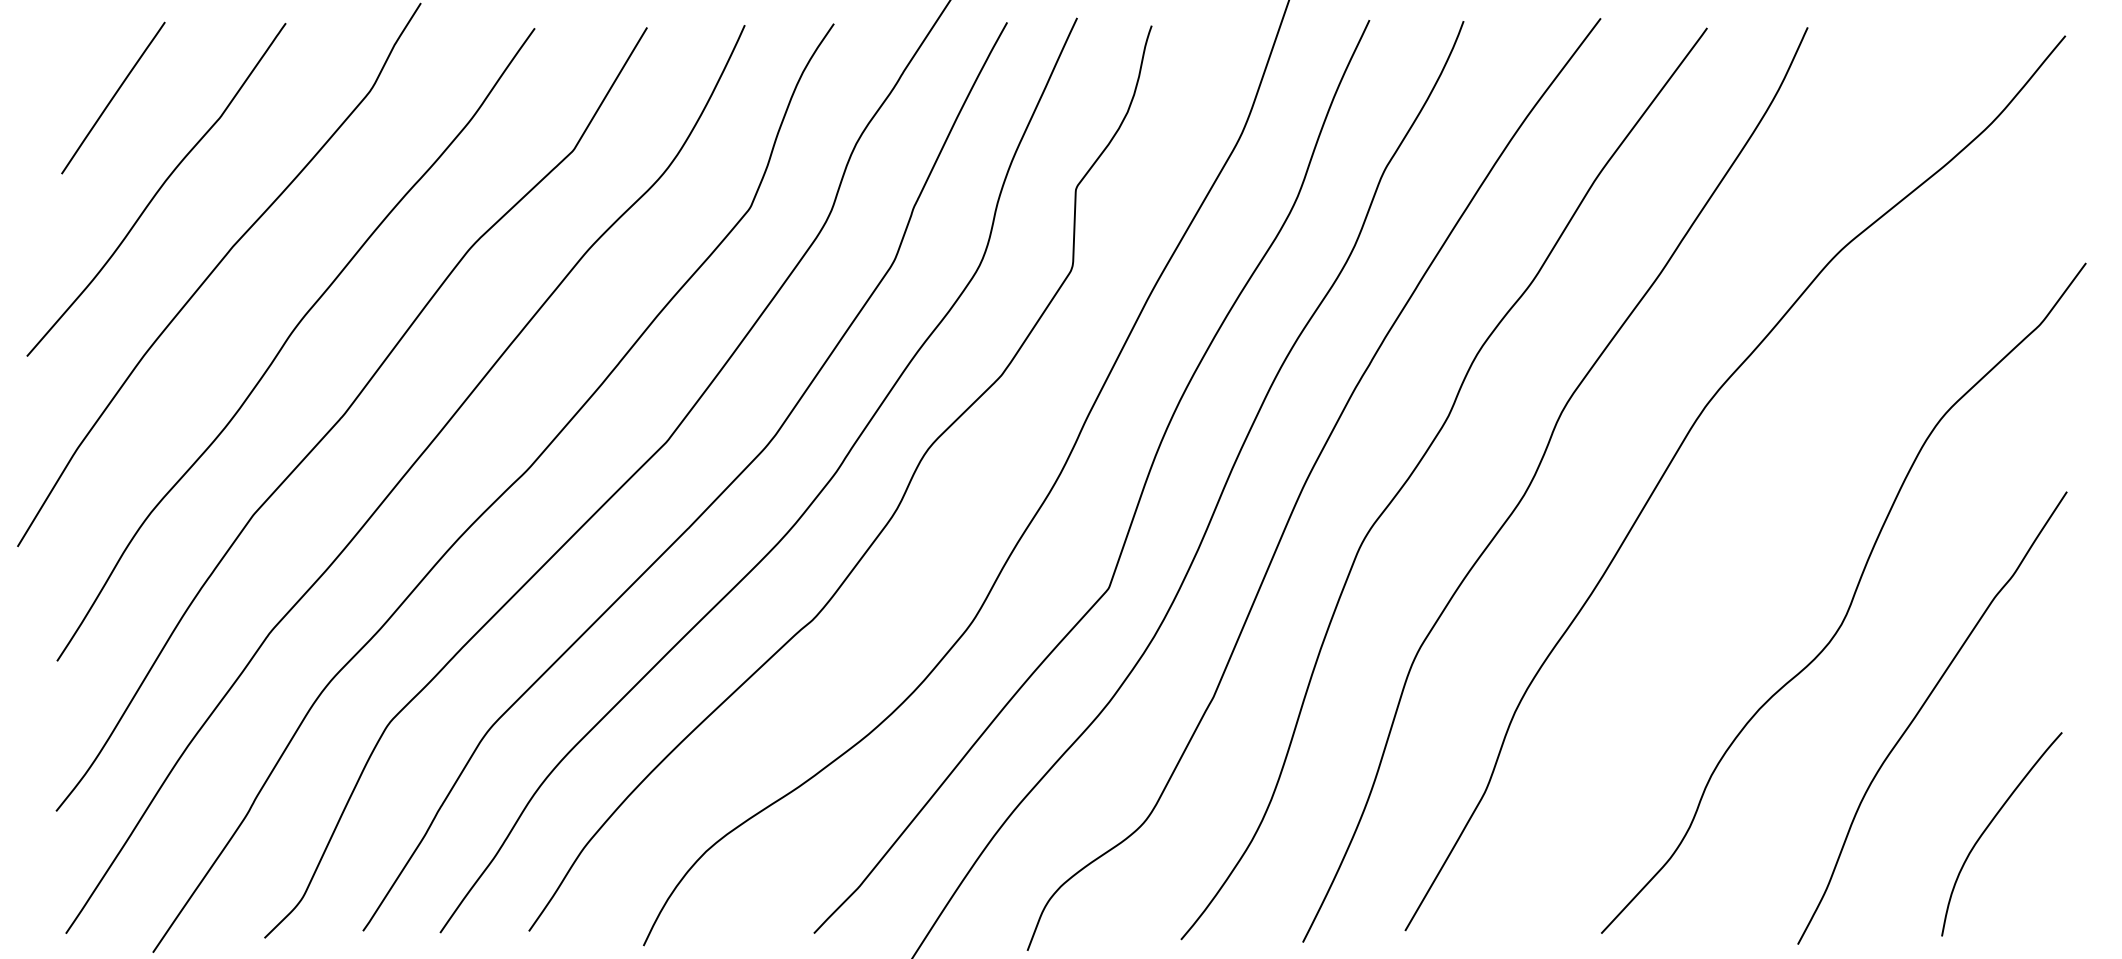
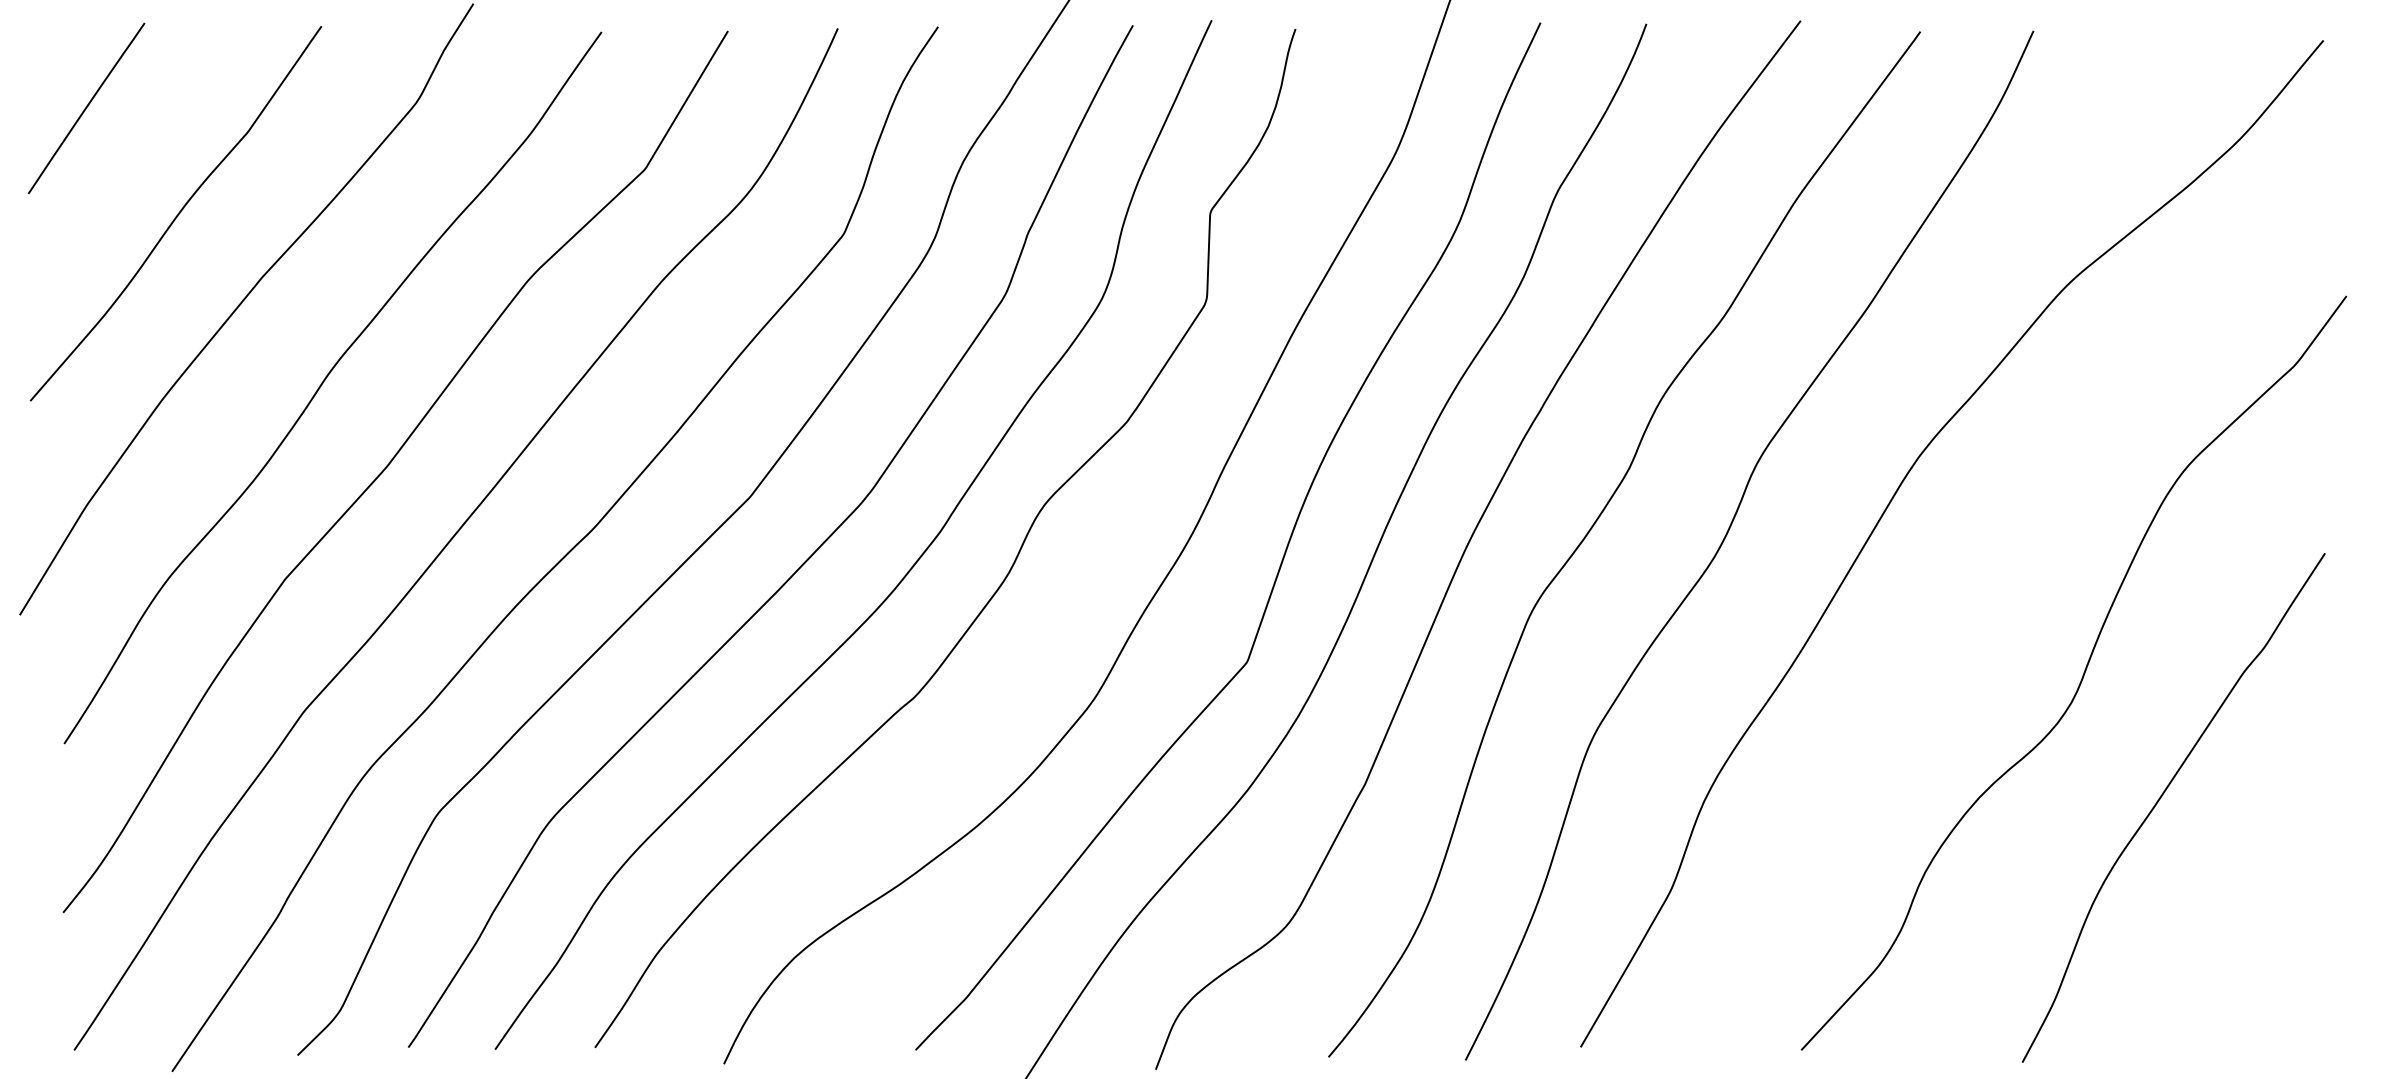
line: (113, 98) -> (86, 108), moved
curve: (1990, 825) -> (2238, 928), removed

